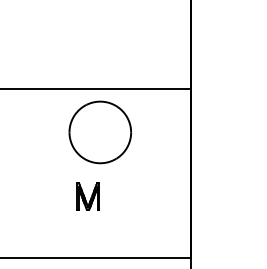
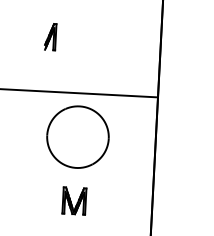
part: (80, 33) -> (50, 36), added
part: (99, 132) -> (77, 137), moved
part: (87, 196) -> (73, 201), moved

